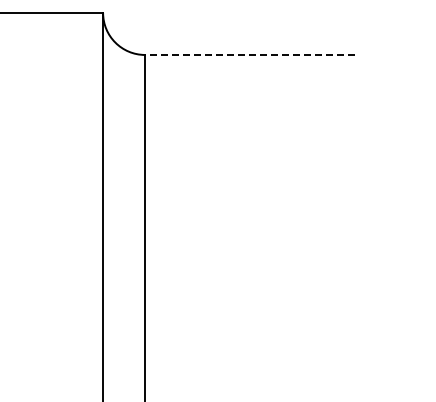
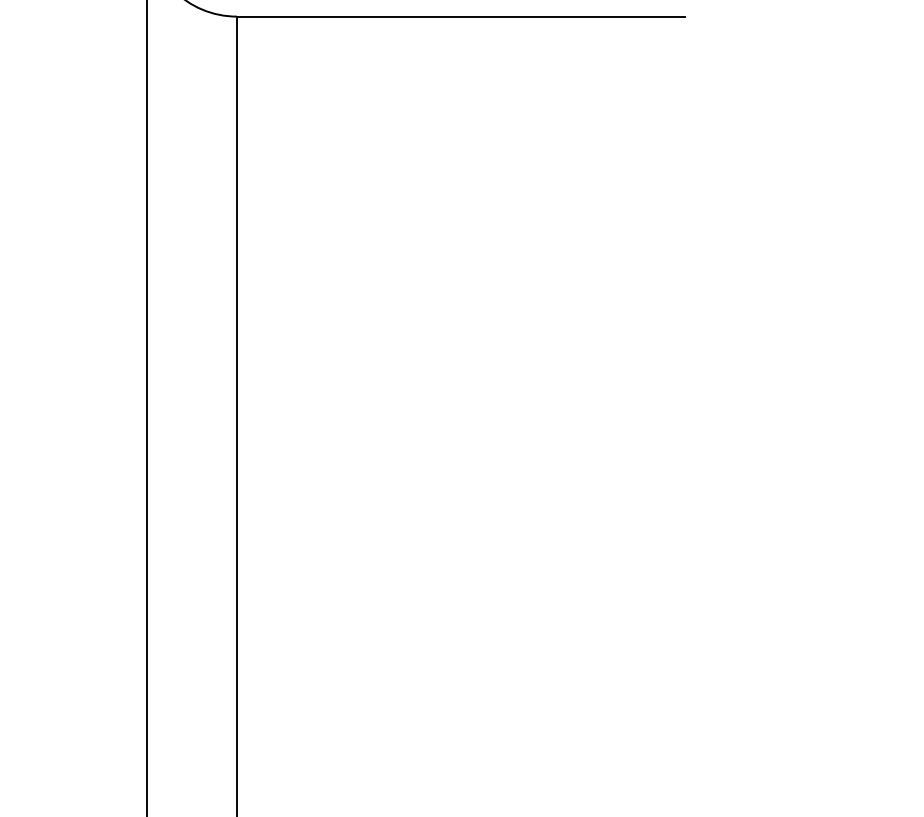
line: (249, 54) -> (459, 15), dashed -> solid

